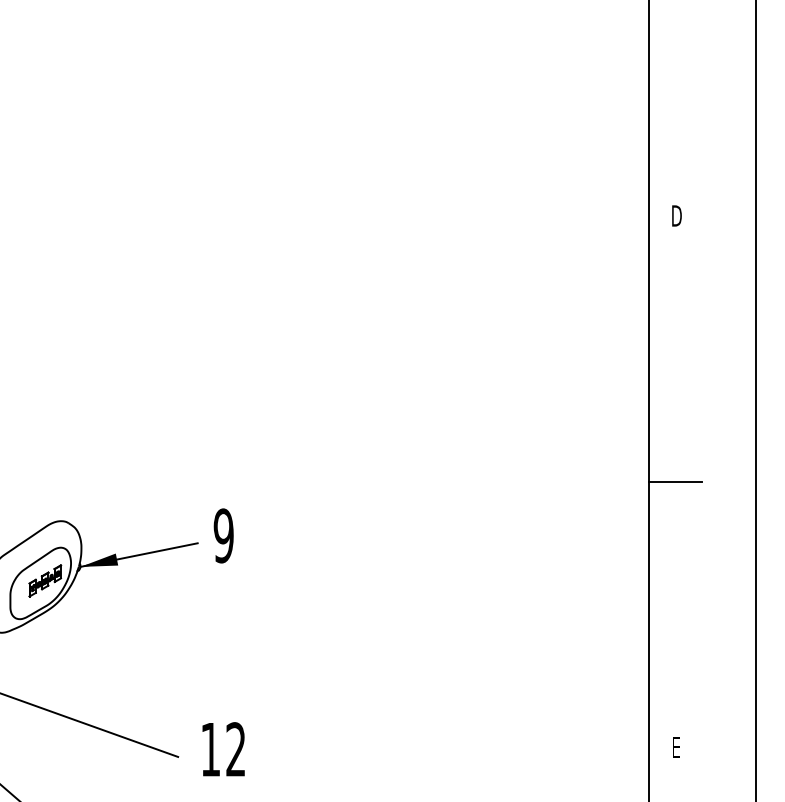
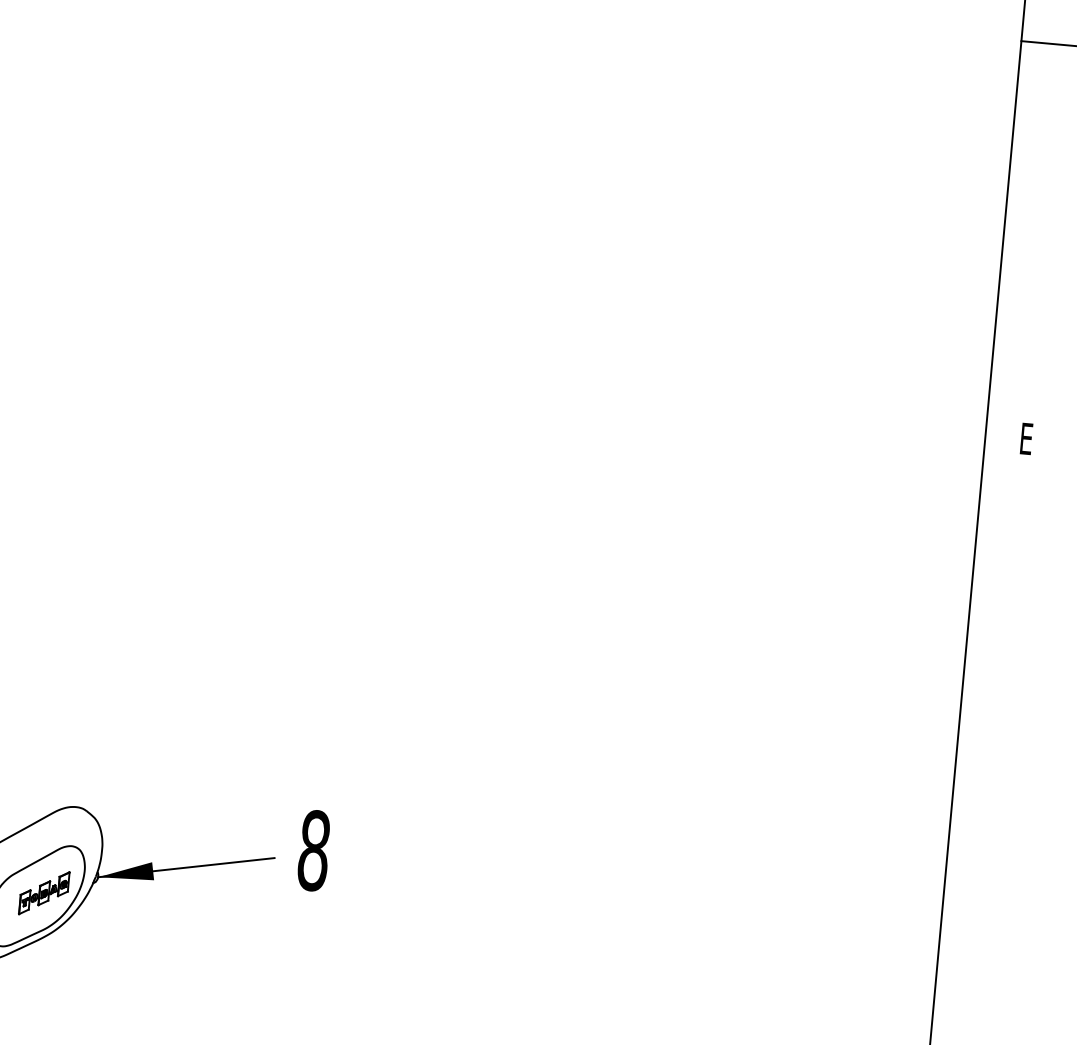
text: (676, 215) -> (1026, 438), D -> E
line: (675, 481) -> (988, 831), removed
text: (223, 535) -> (313, 850), 9 -> 8

